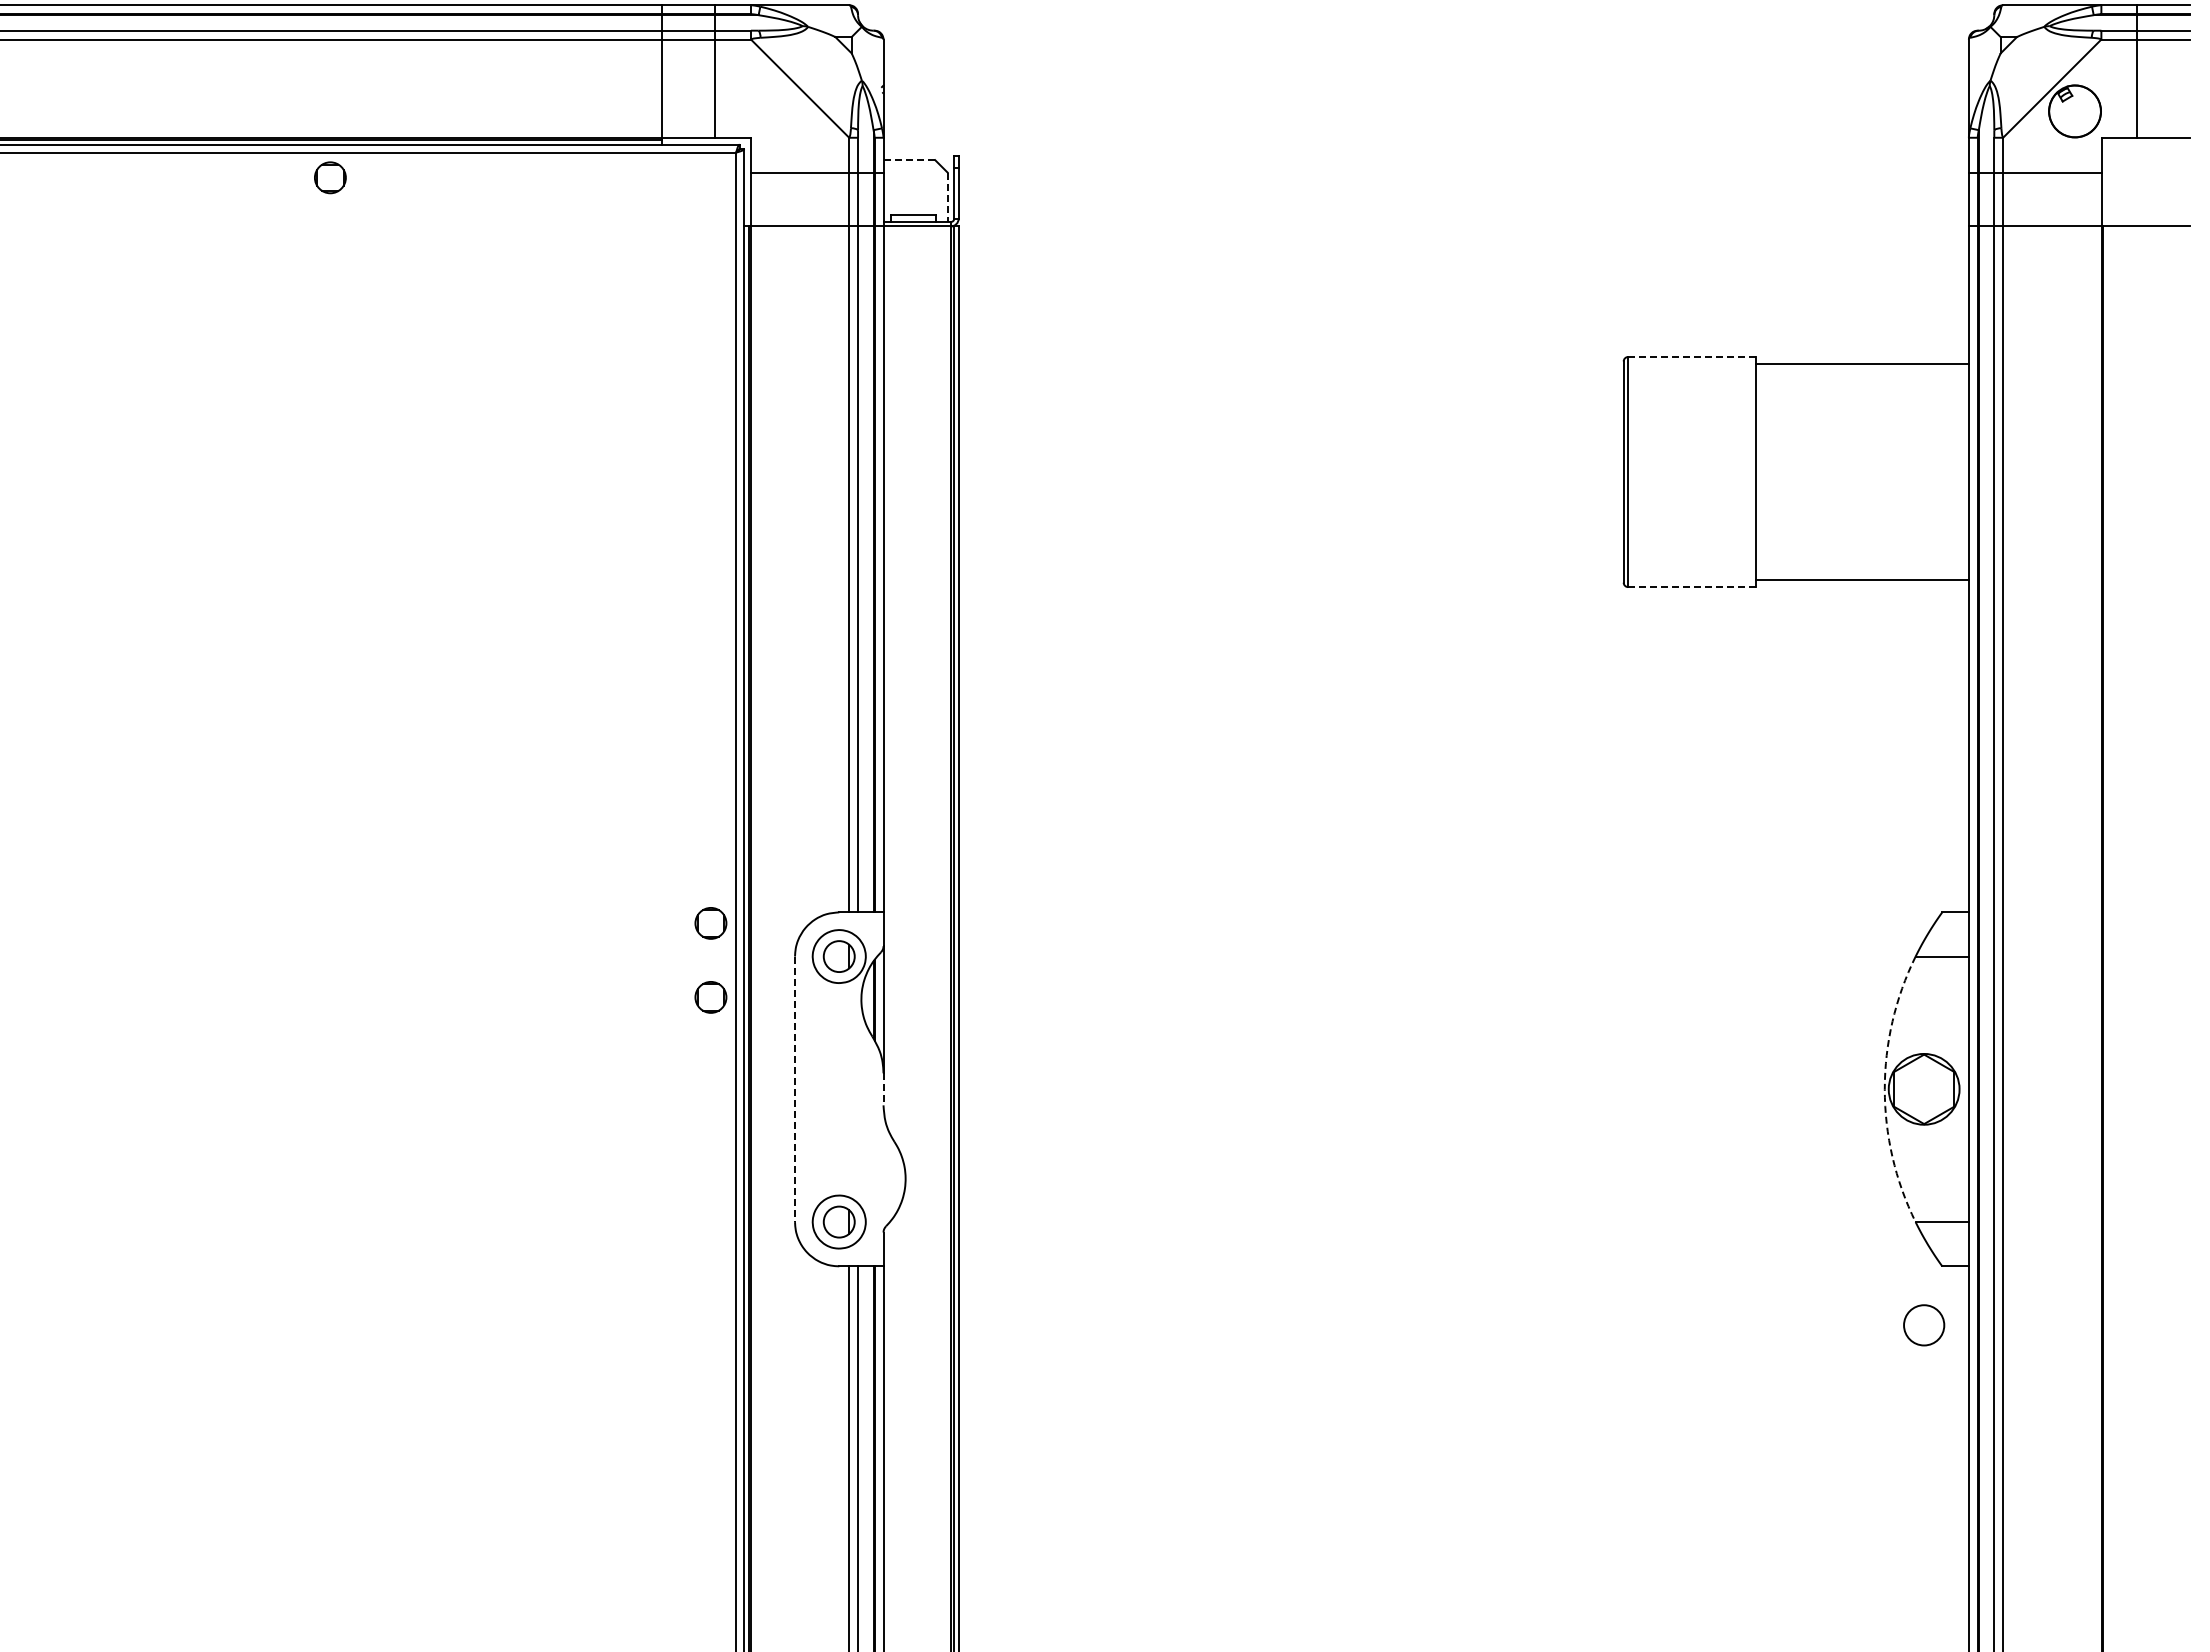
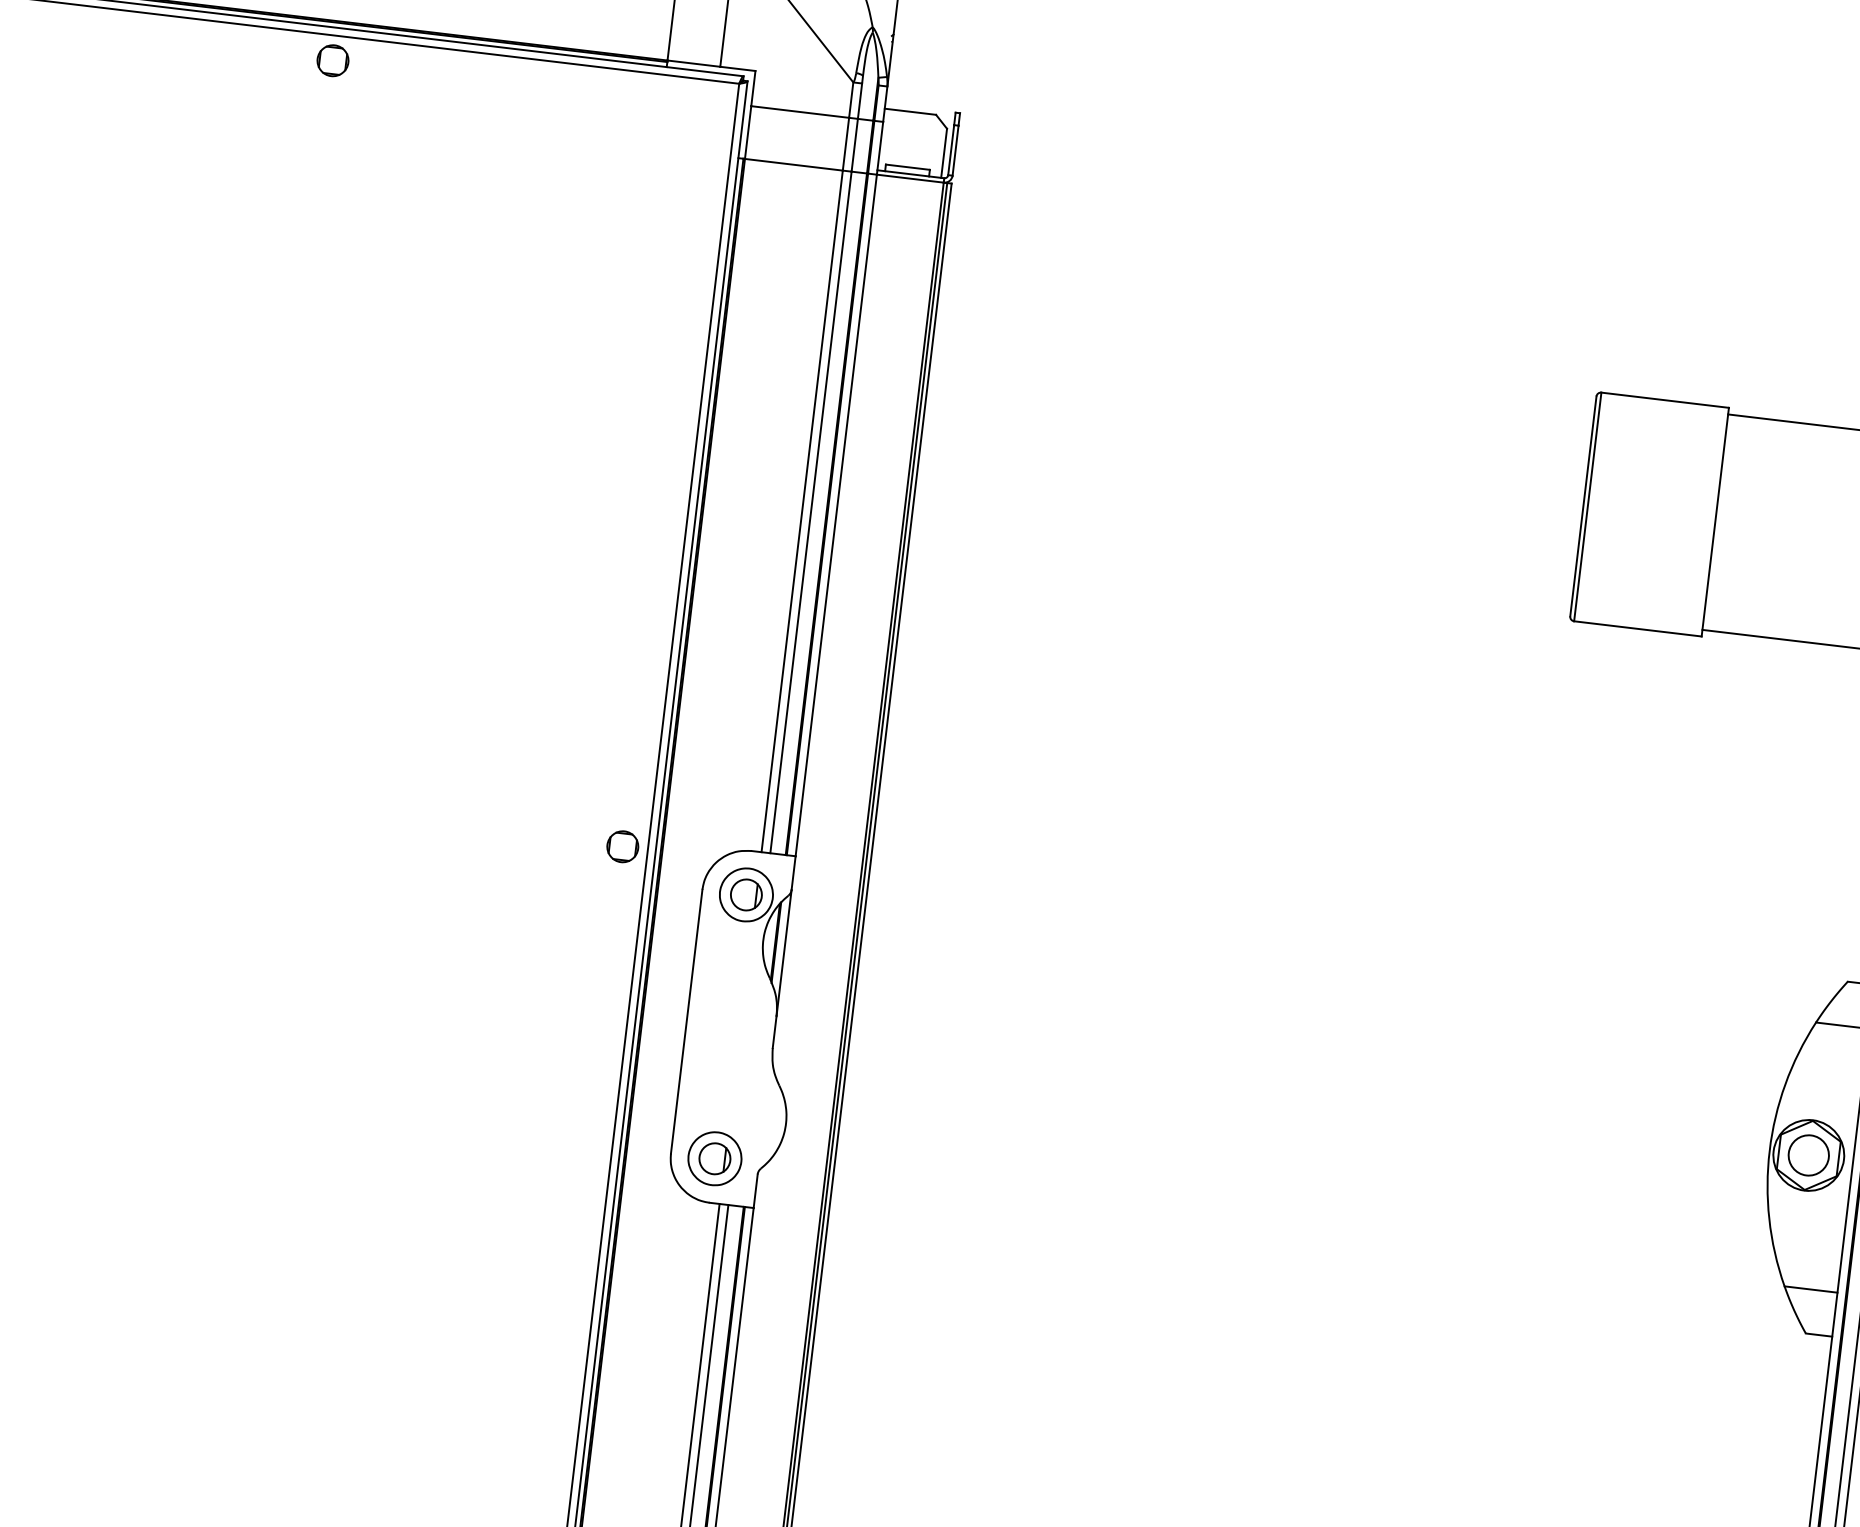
line: (909, 160) -> (910, 112), dashed -> solid
line: (947, 197) -> (943, 153), dashed -> solid
line: (1691, 357) -> (1664, 400), dashed -> solid
line: (1692, 587) -> (1638, 629), dashed -> solid
part: (710, 997) -> (613, 920), removed
line: (795, 1089) -> (687, 1021), dashed -> solid
line: (883, 1089) -> (774, 1032), dashed -> solid
arc: (1884, 1089) -> (1769, 1150), dashed -> solid
circle: (1924, 1325) -> (1809, 1155), moved

